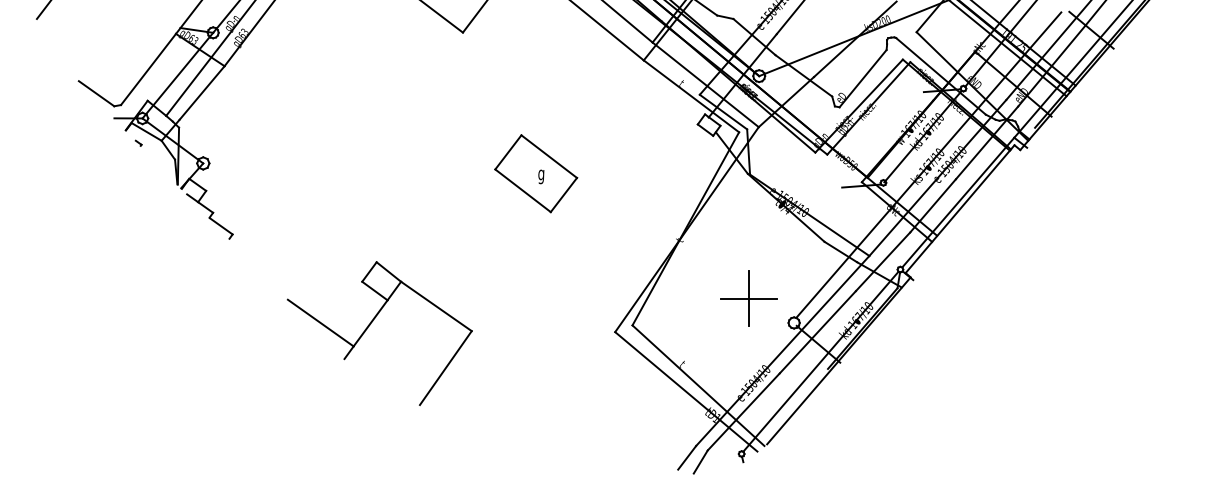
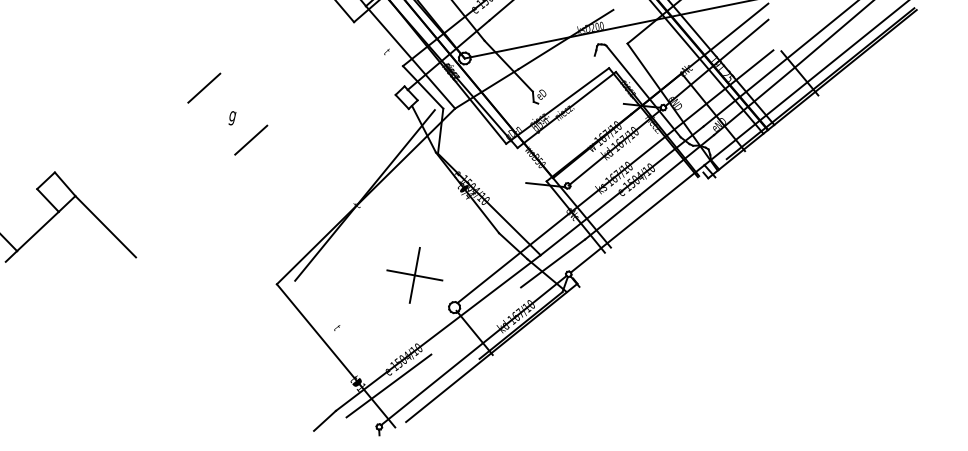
line: (862, 78) -> (565, 79), removed
line: (691, 96) -> (394, 66), removed
line: (549, 156) -> (244, 99), removed
line: (522, 190) -> (211, 128), removed
line: (959, 209) -> (637, 225), removed
line: (817, 332) -> (475, 321), removed
line: (445, 368) -> (103, 289), removed
line: (698, 385) -> (349, 351), removed
line: (700, 461) -> (337, 426), removed

